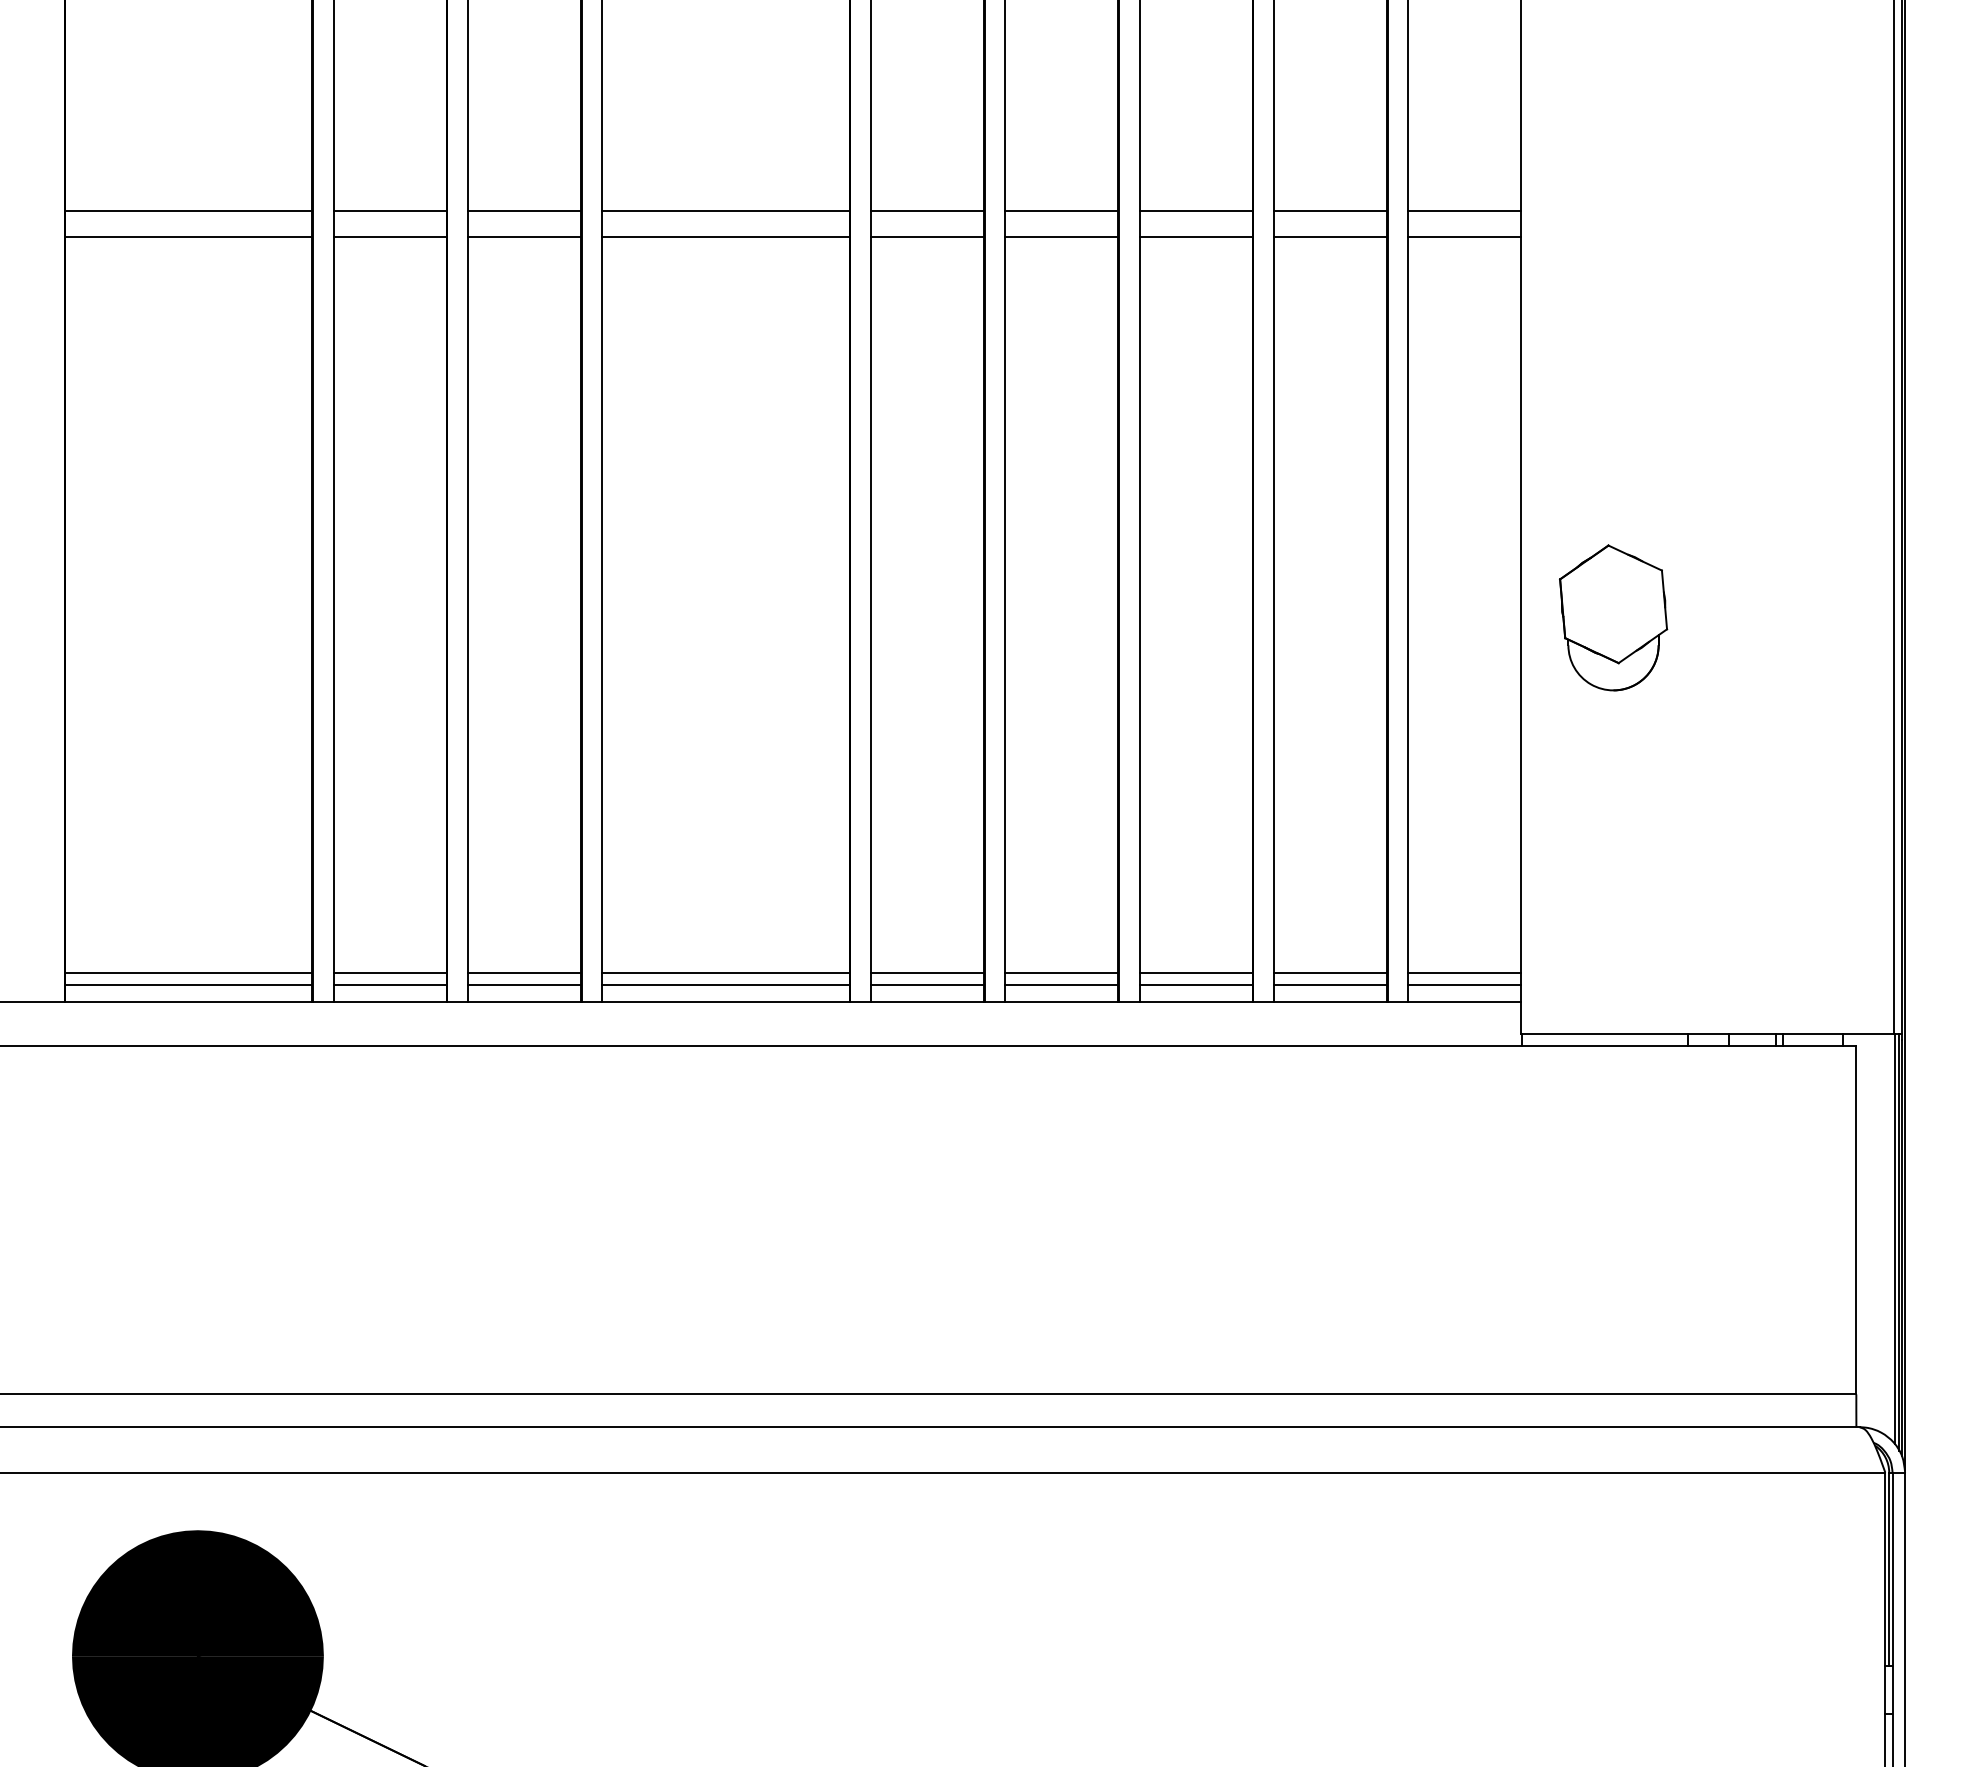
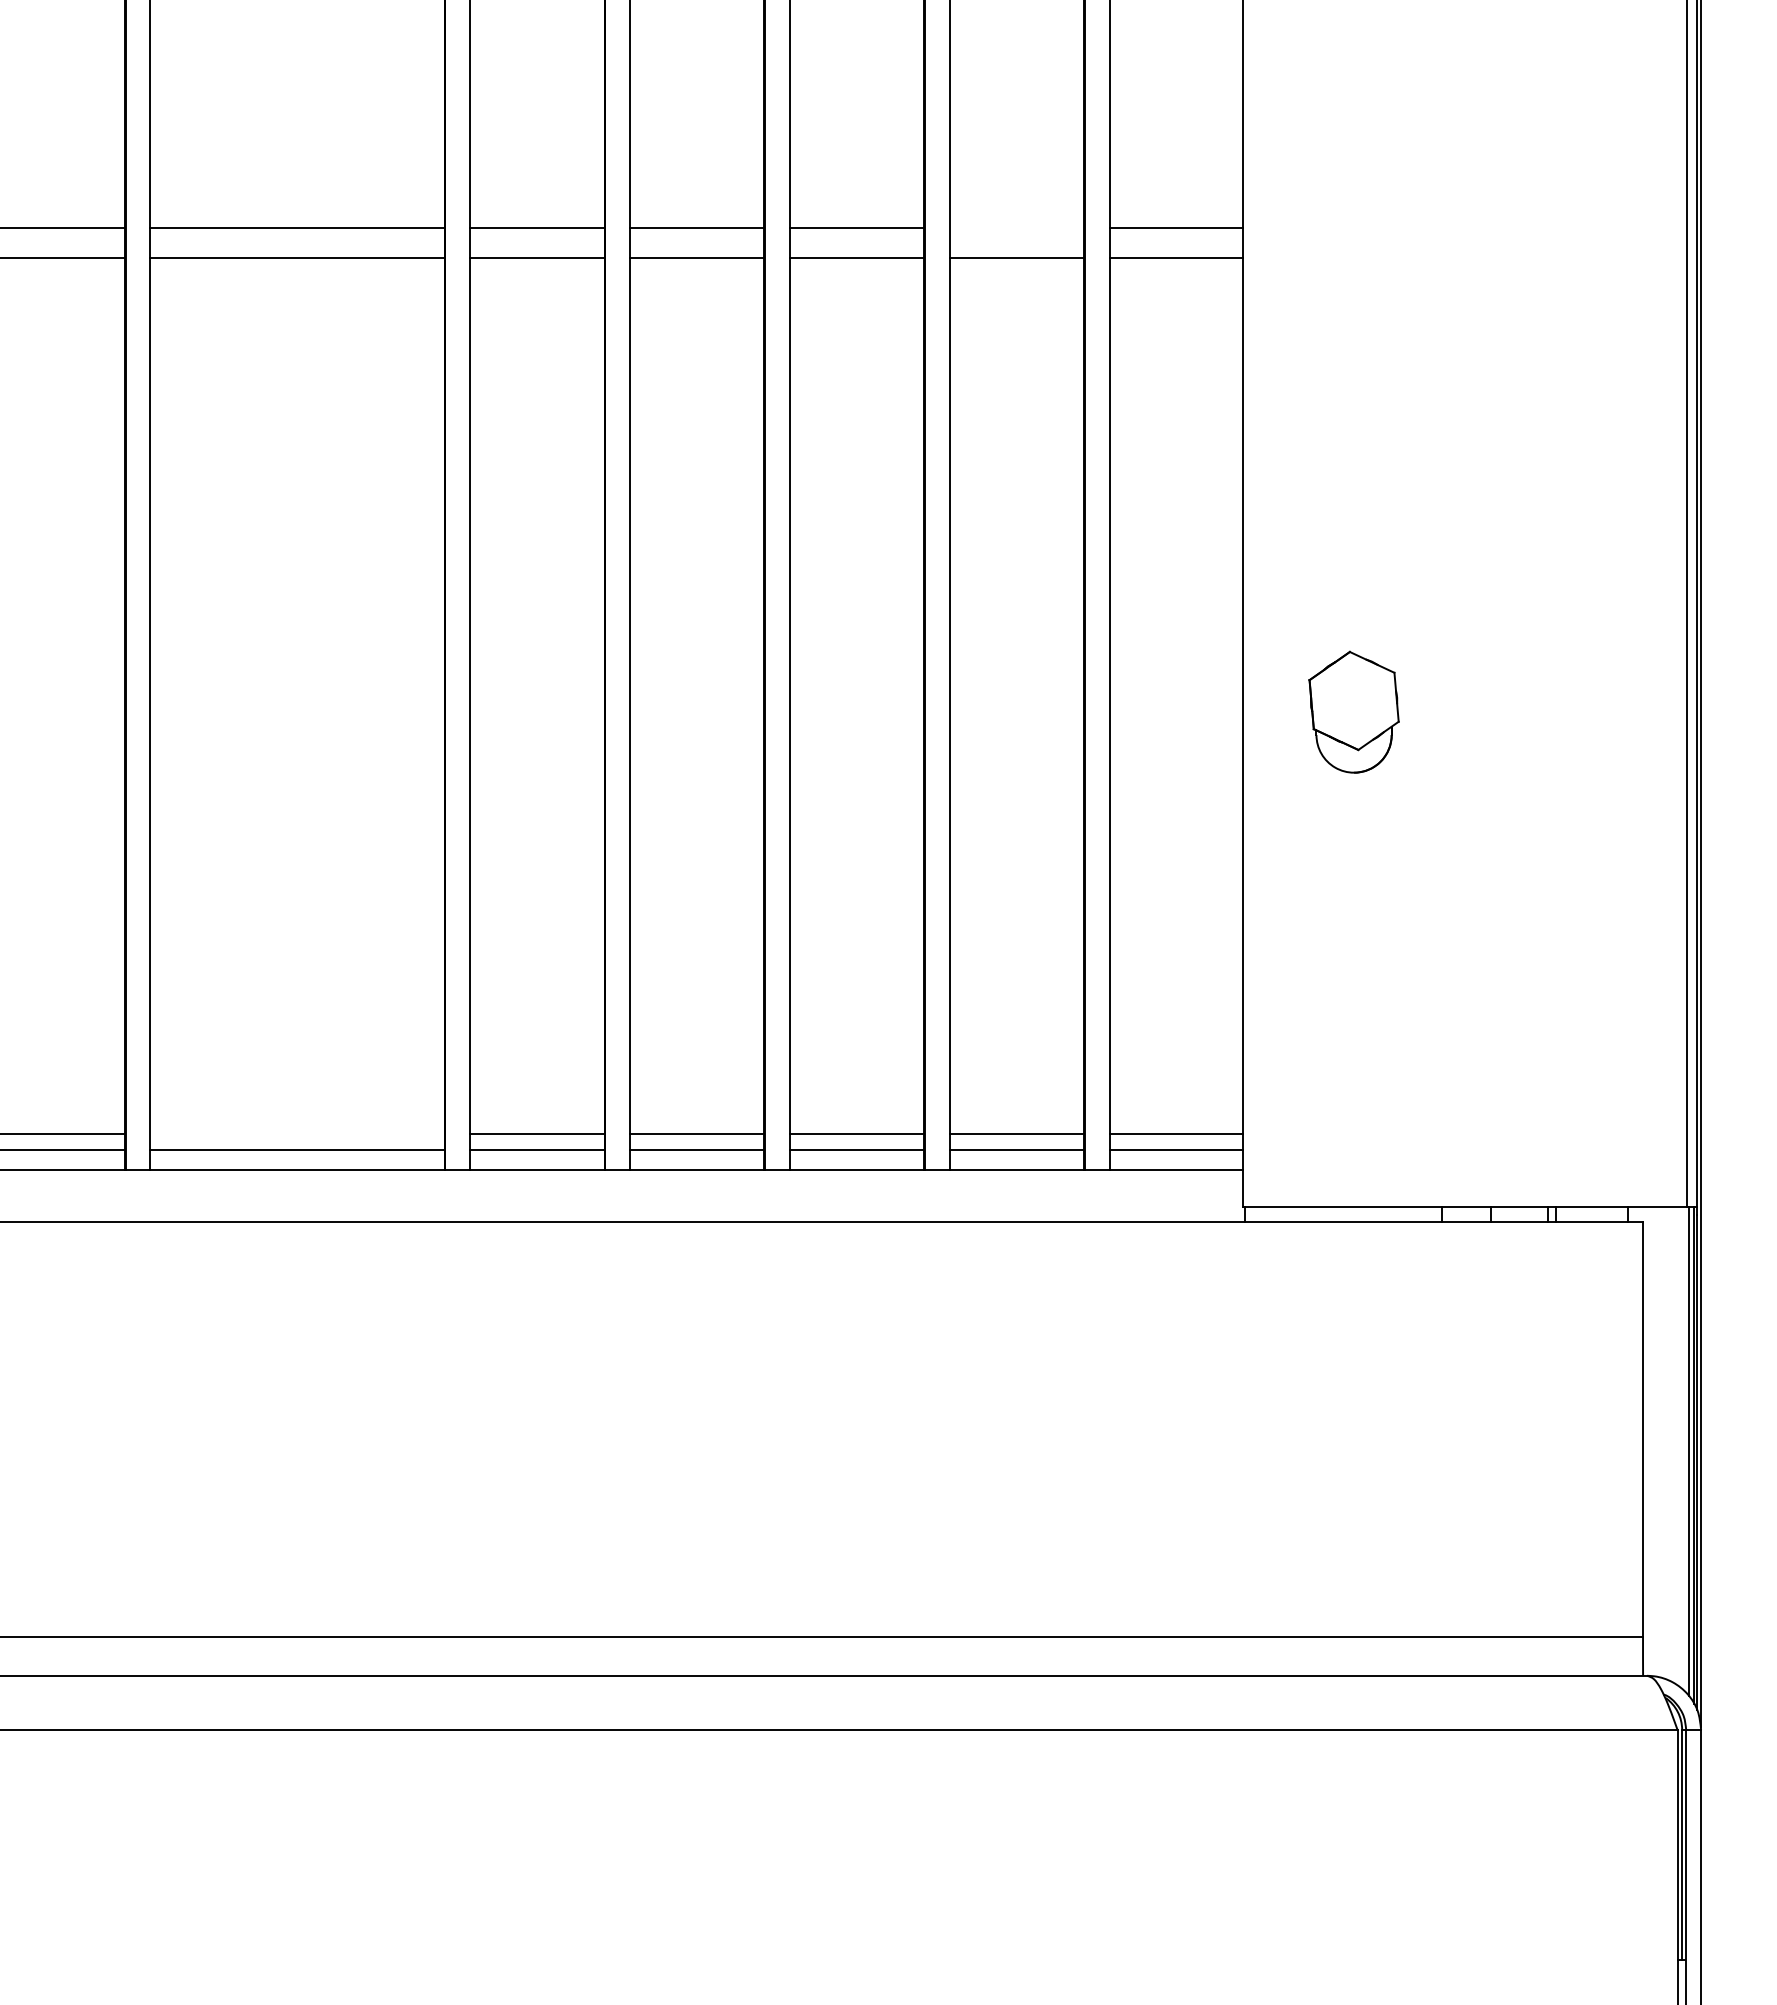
line: (1330, 210) -> (1016, 227), removed
part: (1613, 617) -> (1353, 711), size x0.7
line: (725, 972) -> (296, 1134), removed

